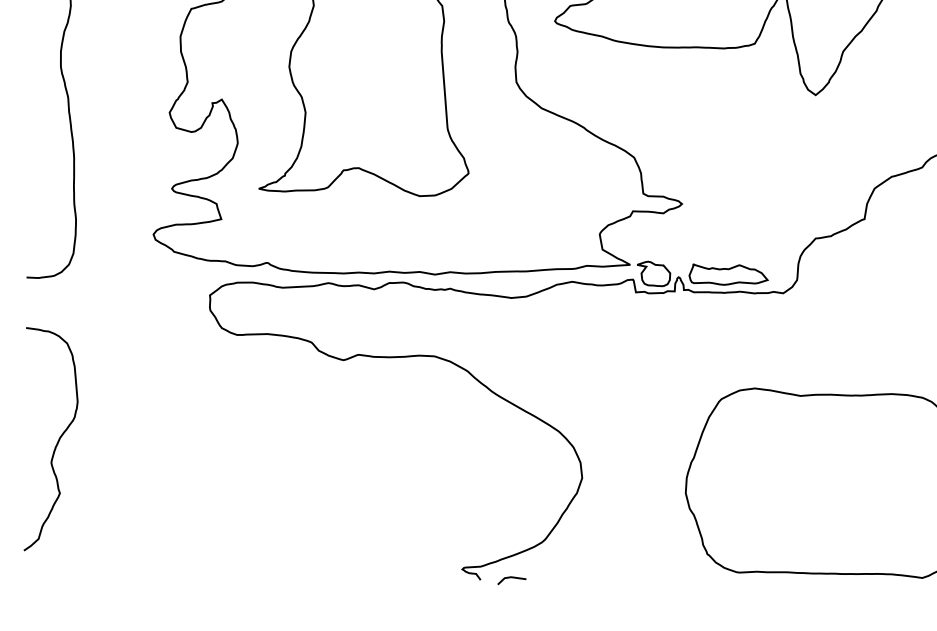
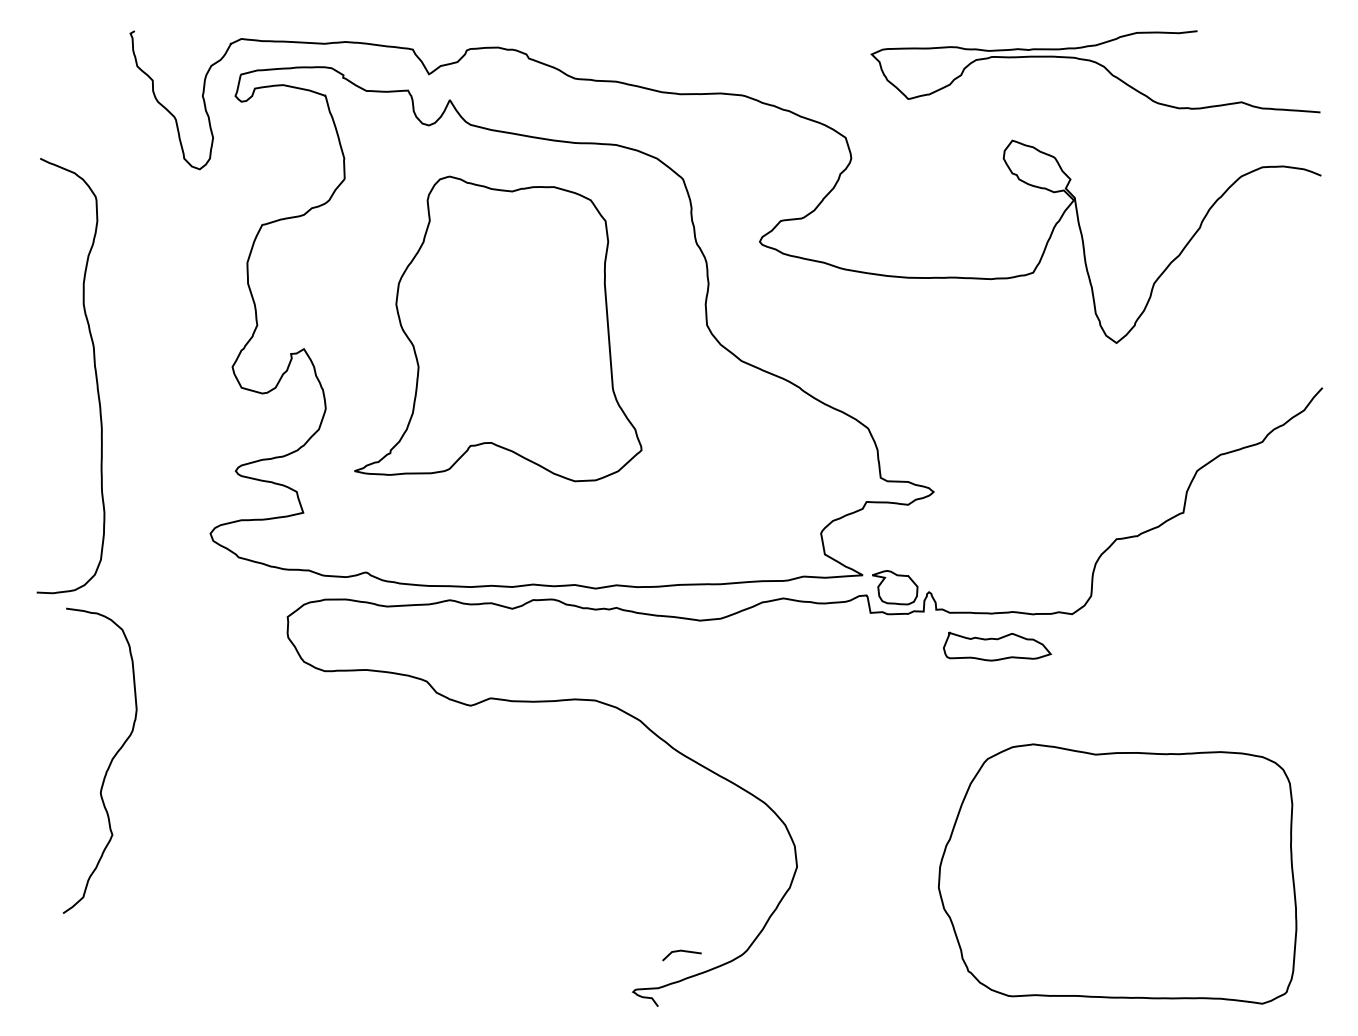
part: (728, 274) -> (997, 646), moved
curve: (57, 442) -> (108, 765), moved
curve: (511, 577) -> (681, 951), moved

